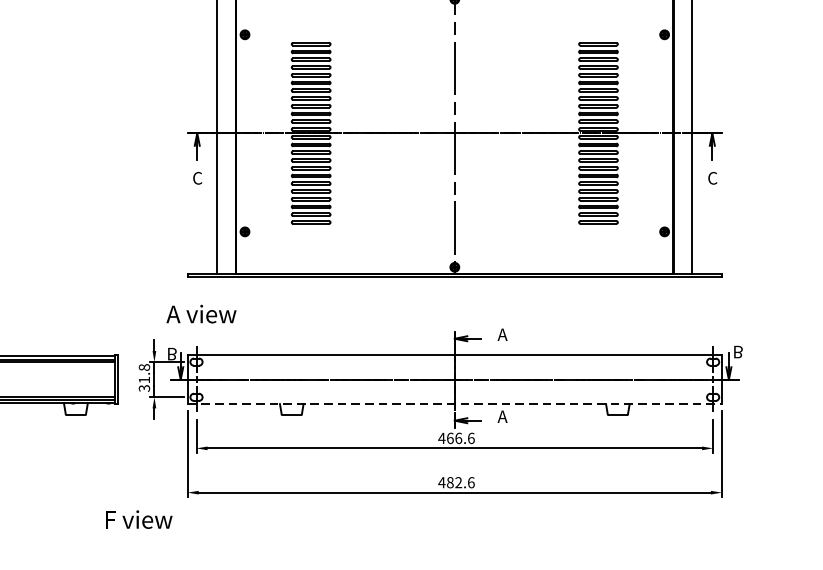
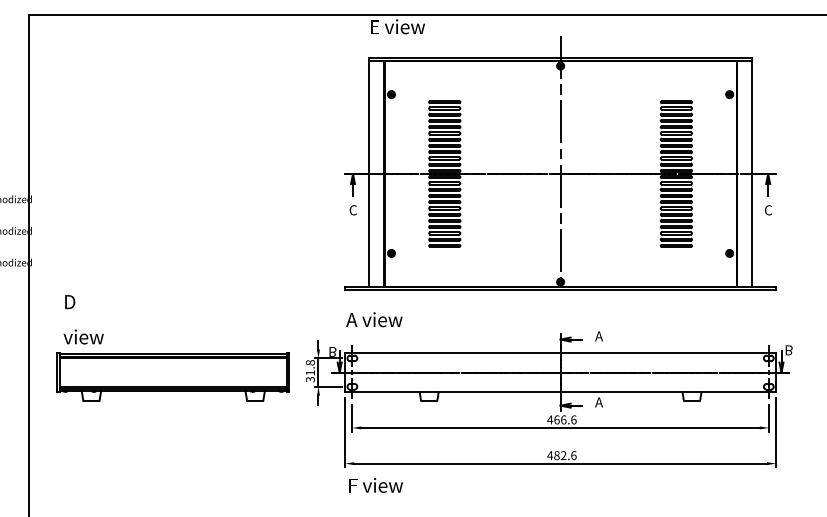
text: (201, 313) -> (374, 319), moved
line: (455, 404) -> (561, 392), dashed -> solid
text: (138, 519) -> (375, 485), moved

